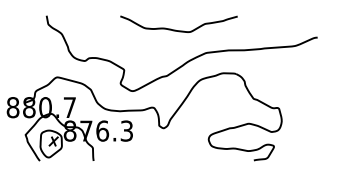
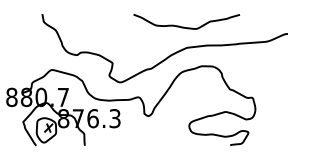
curve: (175, 29) -> (183, 26), moved

